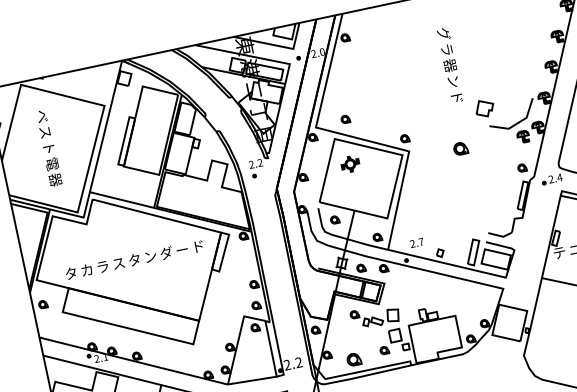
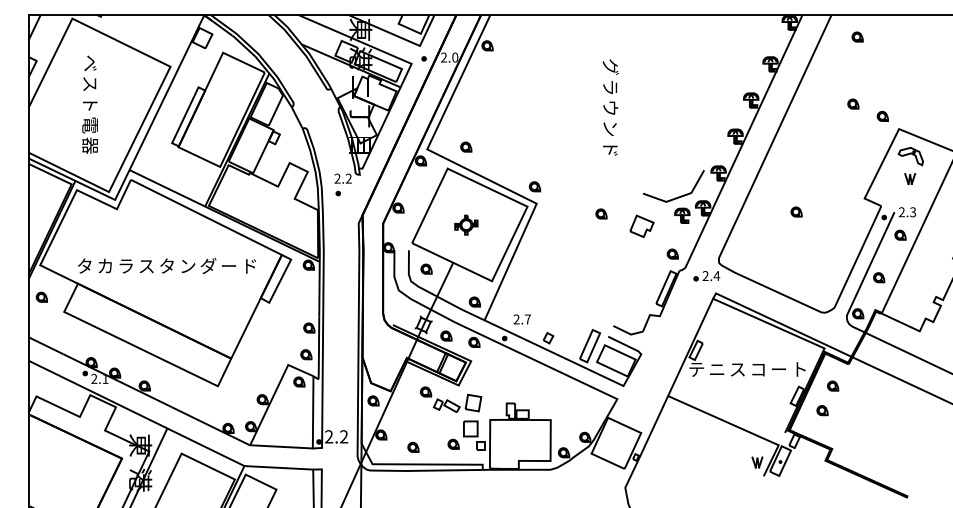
text: (450, 65) -> (610, 107), 器 -> ウ
part: (484, 107) -> (641, 225), moved
part: (460, 148) -> (601, 213), size x0.62
part: (350, 163) -> (466, 224), moved
part: (353, 358) -> (413, 446), size x0.62

